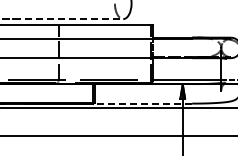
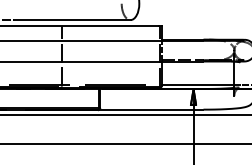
line: (68, 19) -> (72, 20), dashed -> solid
line: (142, 103) -> (150, 109), dashed -> solid

